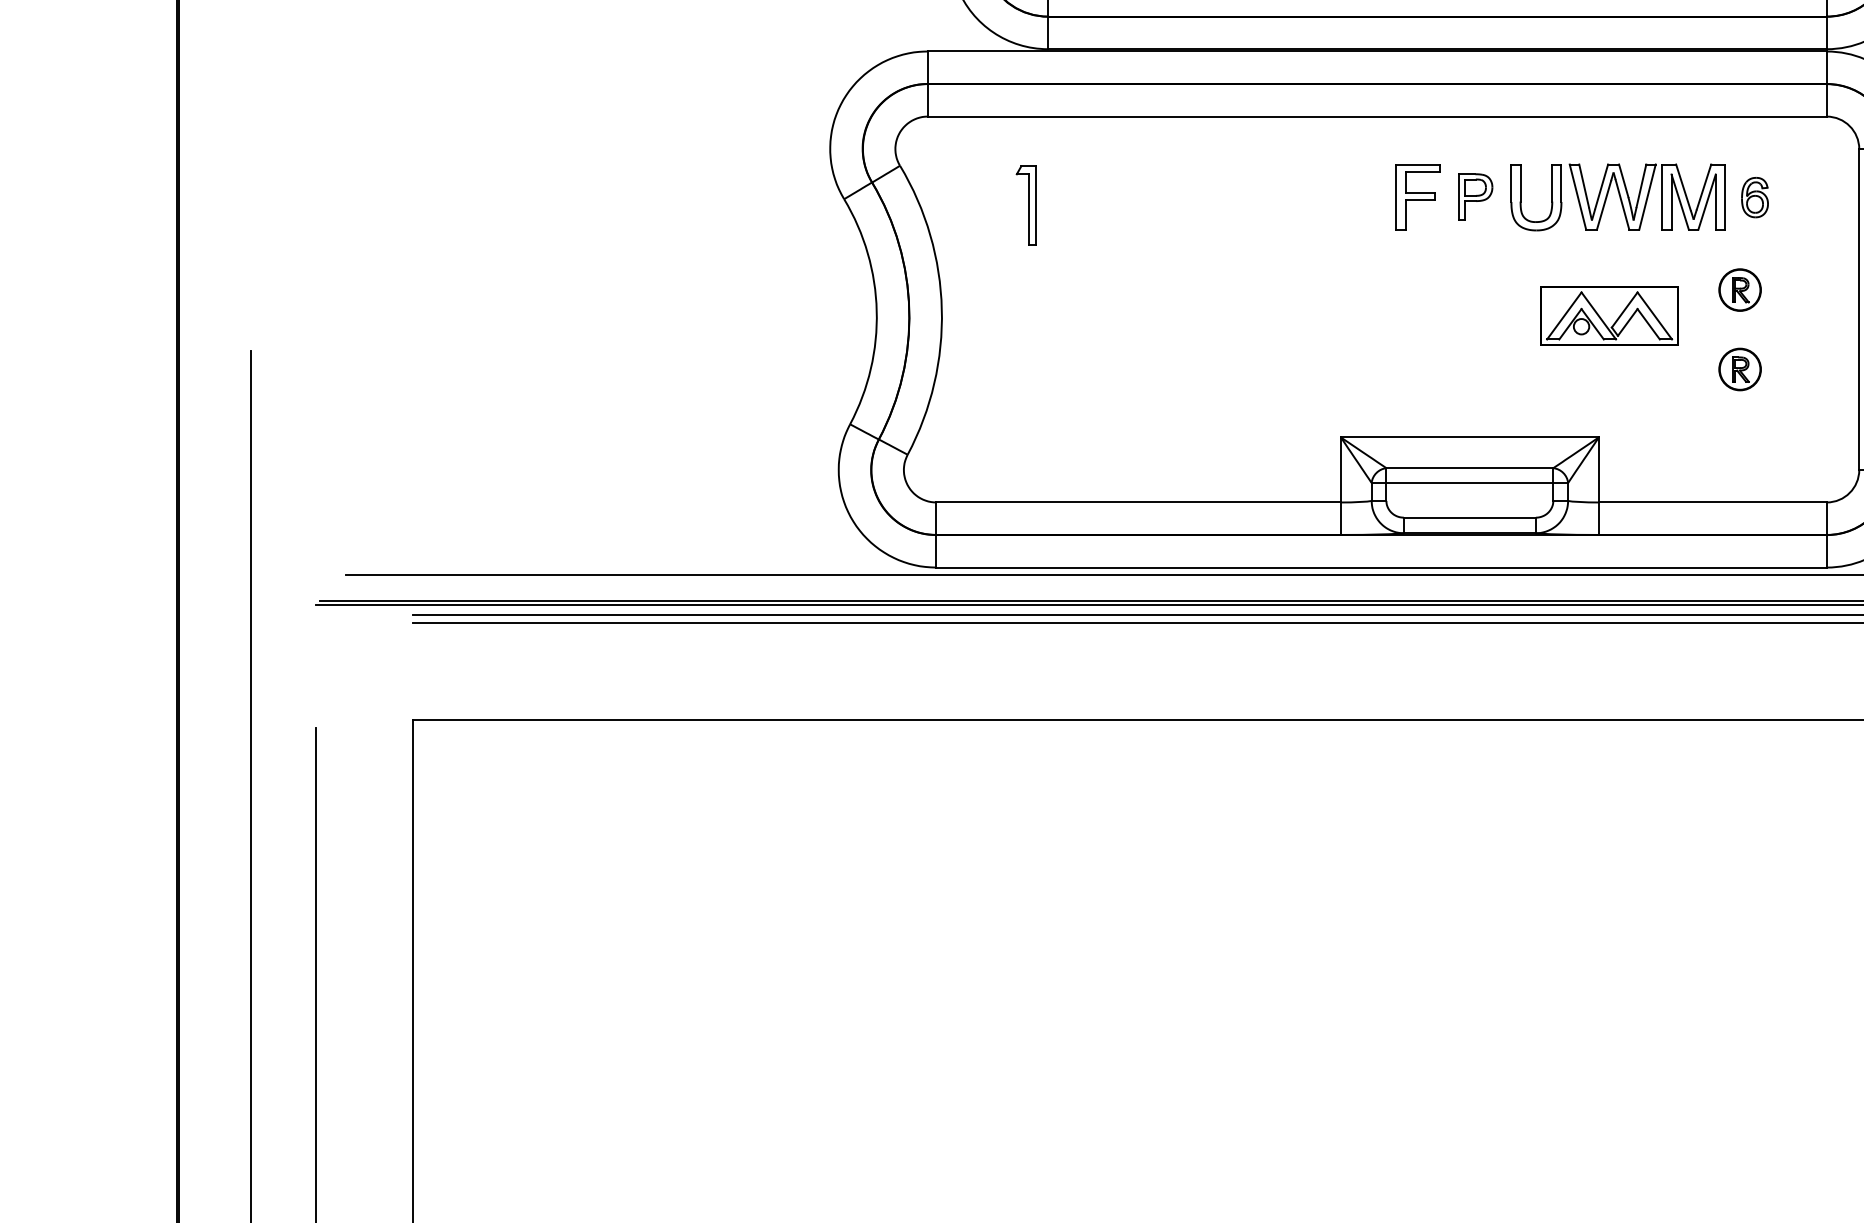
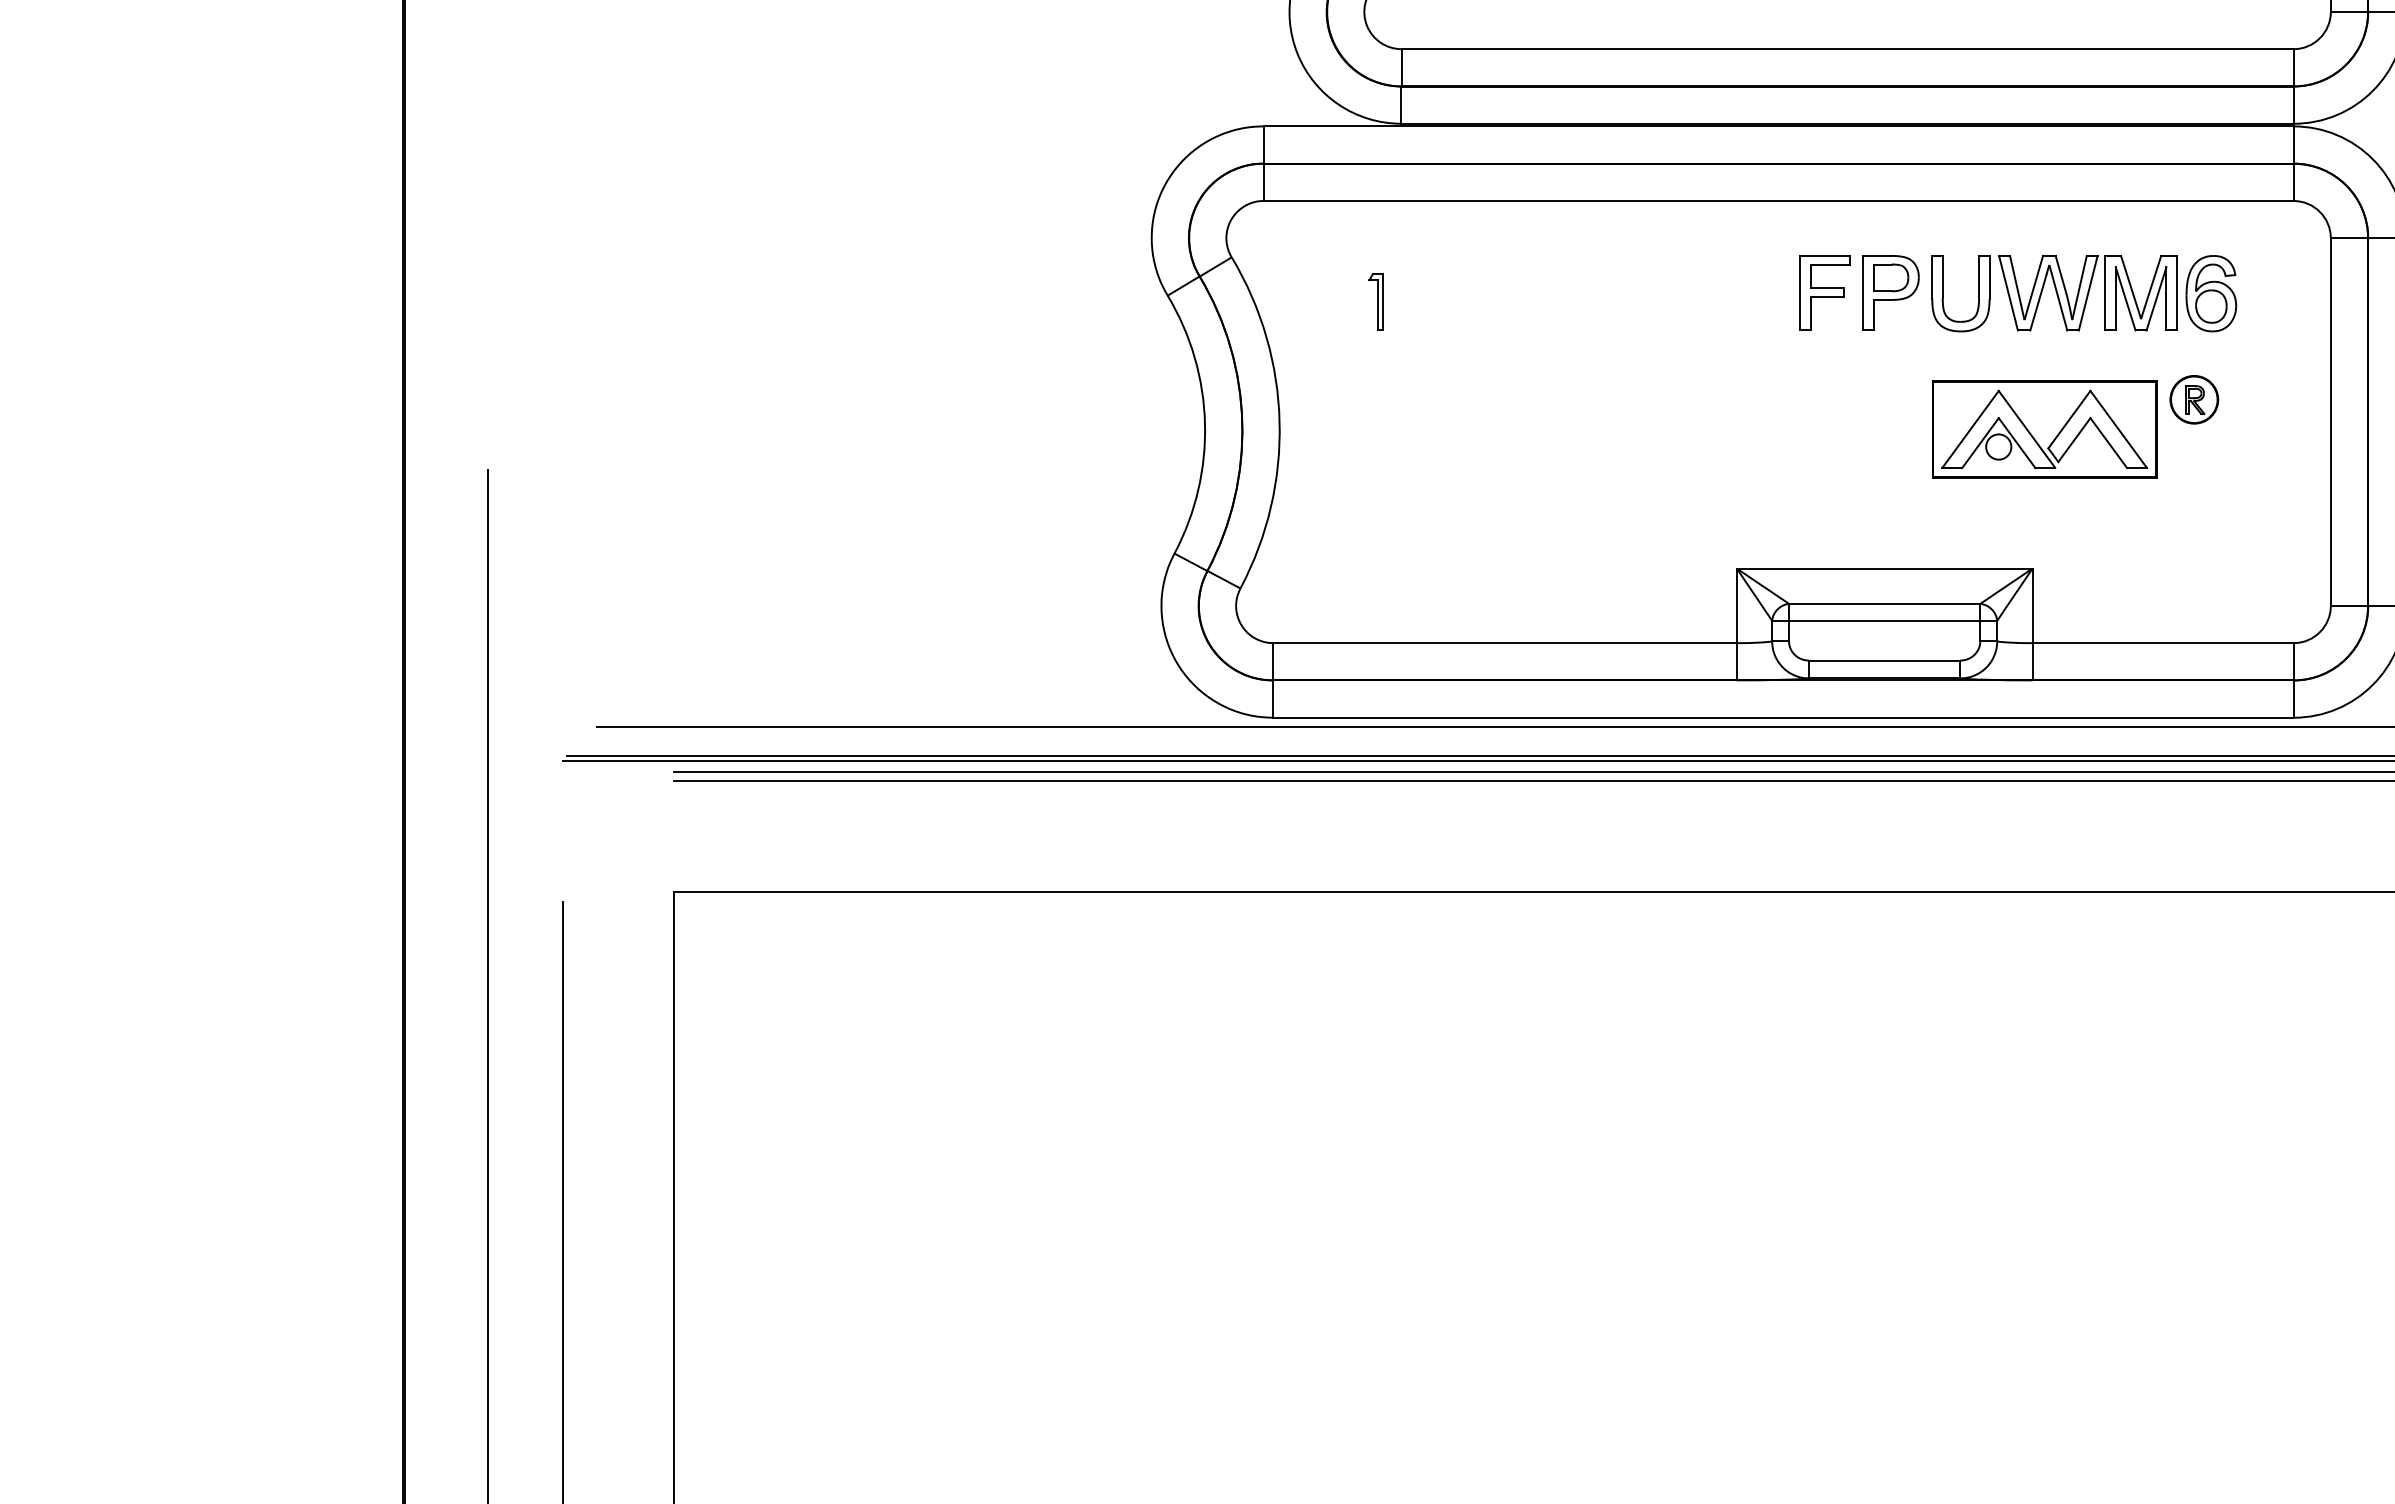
part: (1474, 196) -> (1890, 292), size x1.43
part: (1755, 197) -> (2211, 293), size x1.67
part: (1025, 204) -> (1375, 301), size x0.62
part: (1609, 316) -> (2044, 429), size x1.43
part: (1740, 369) -> (2194, 490), removed

